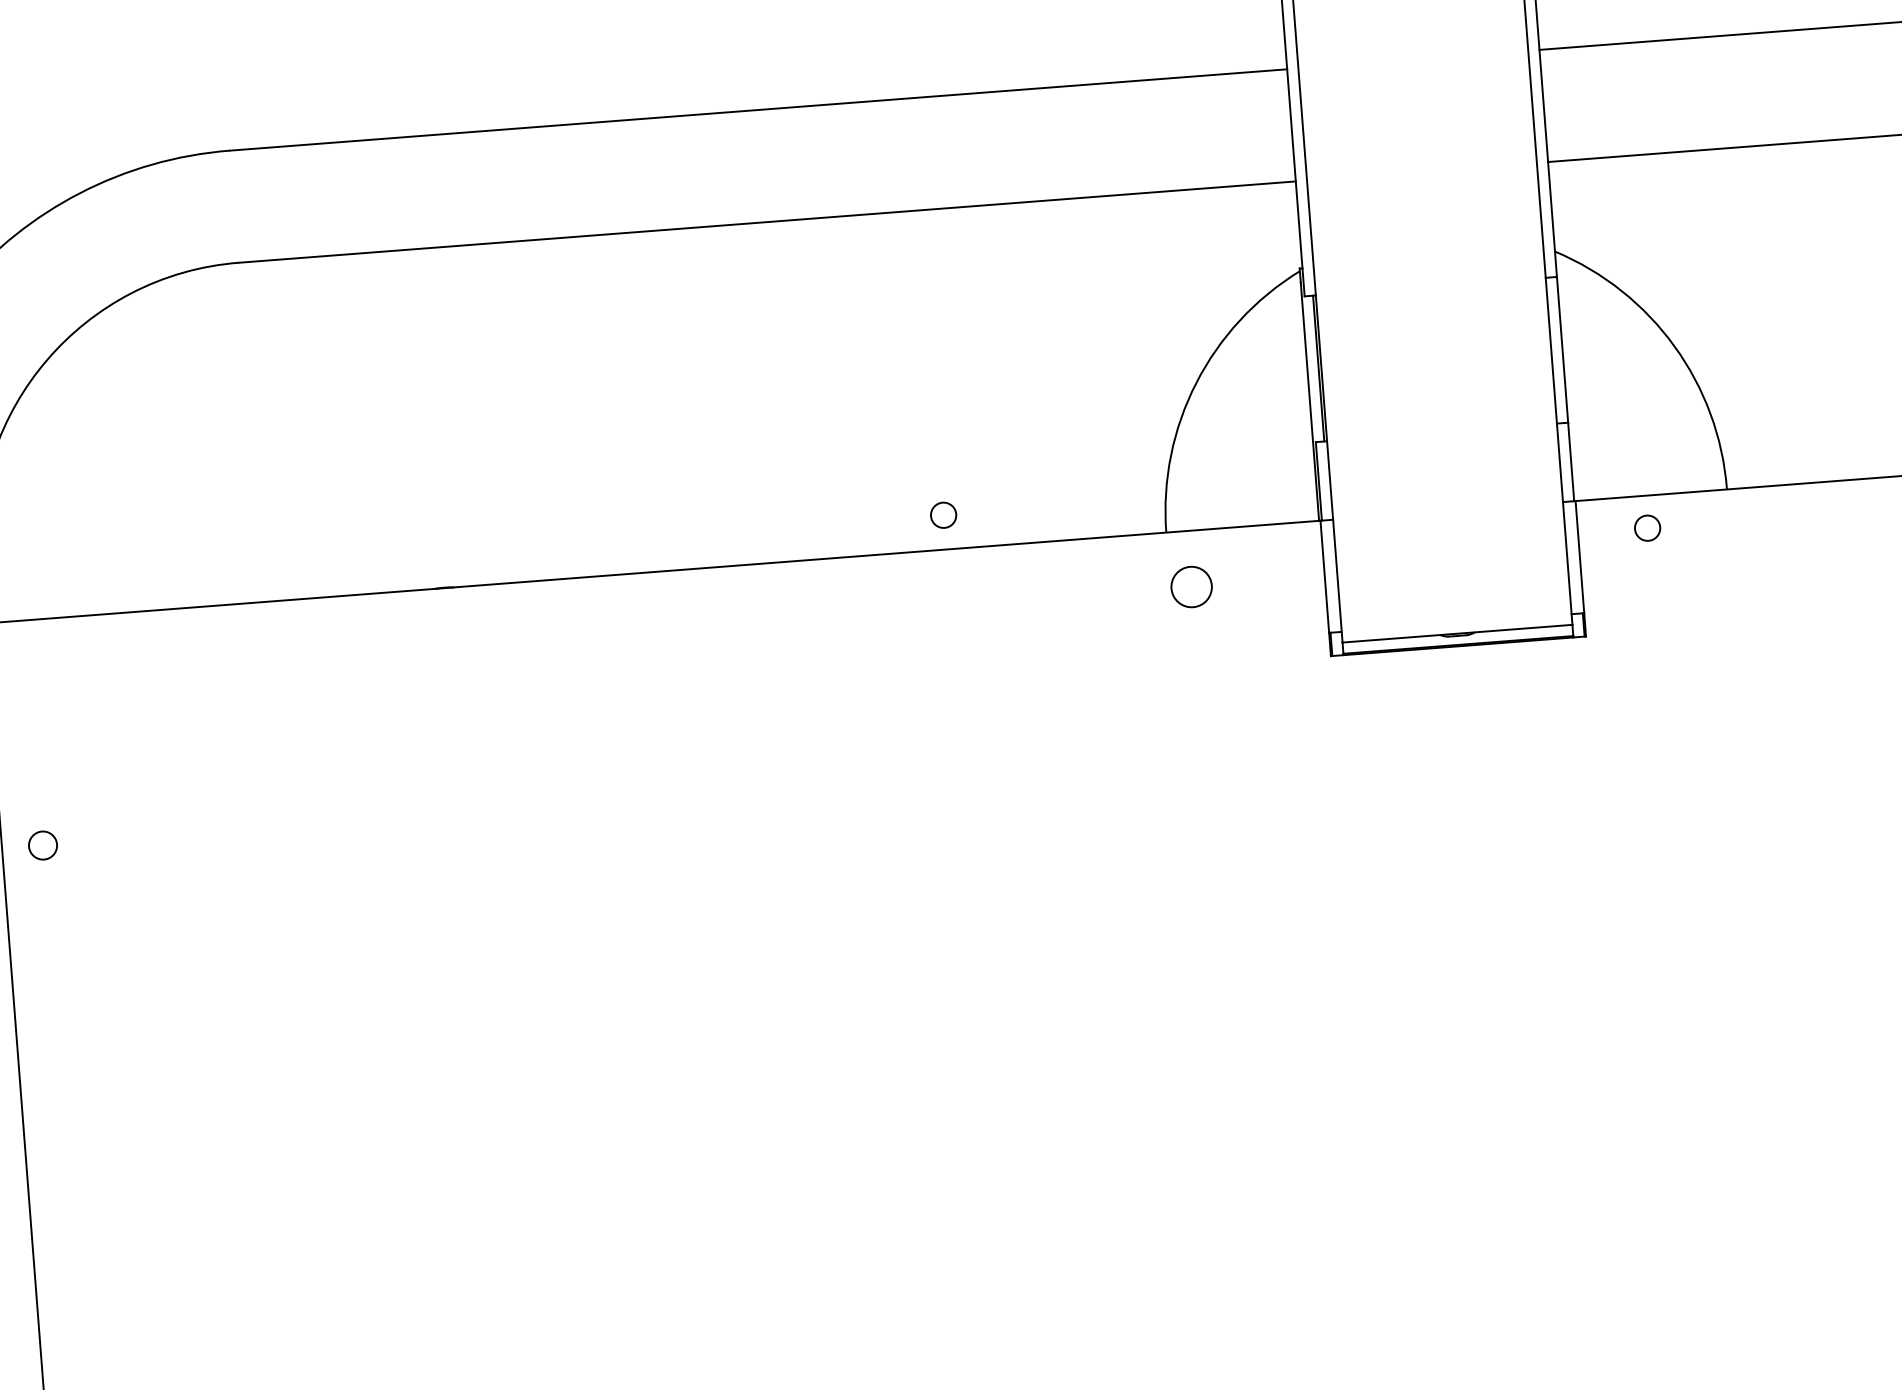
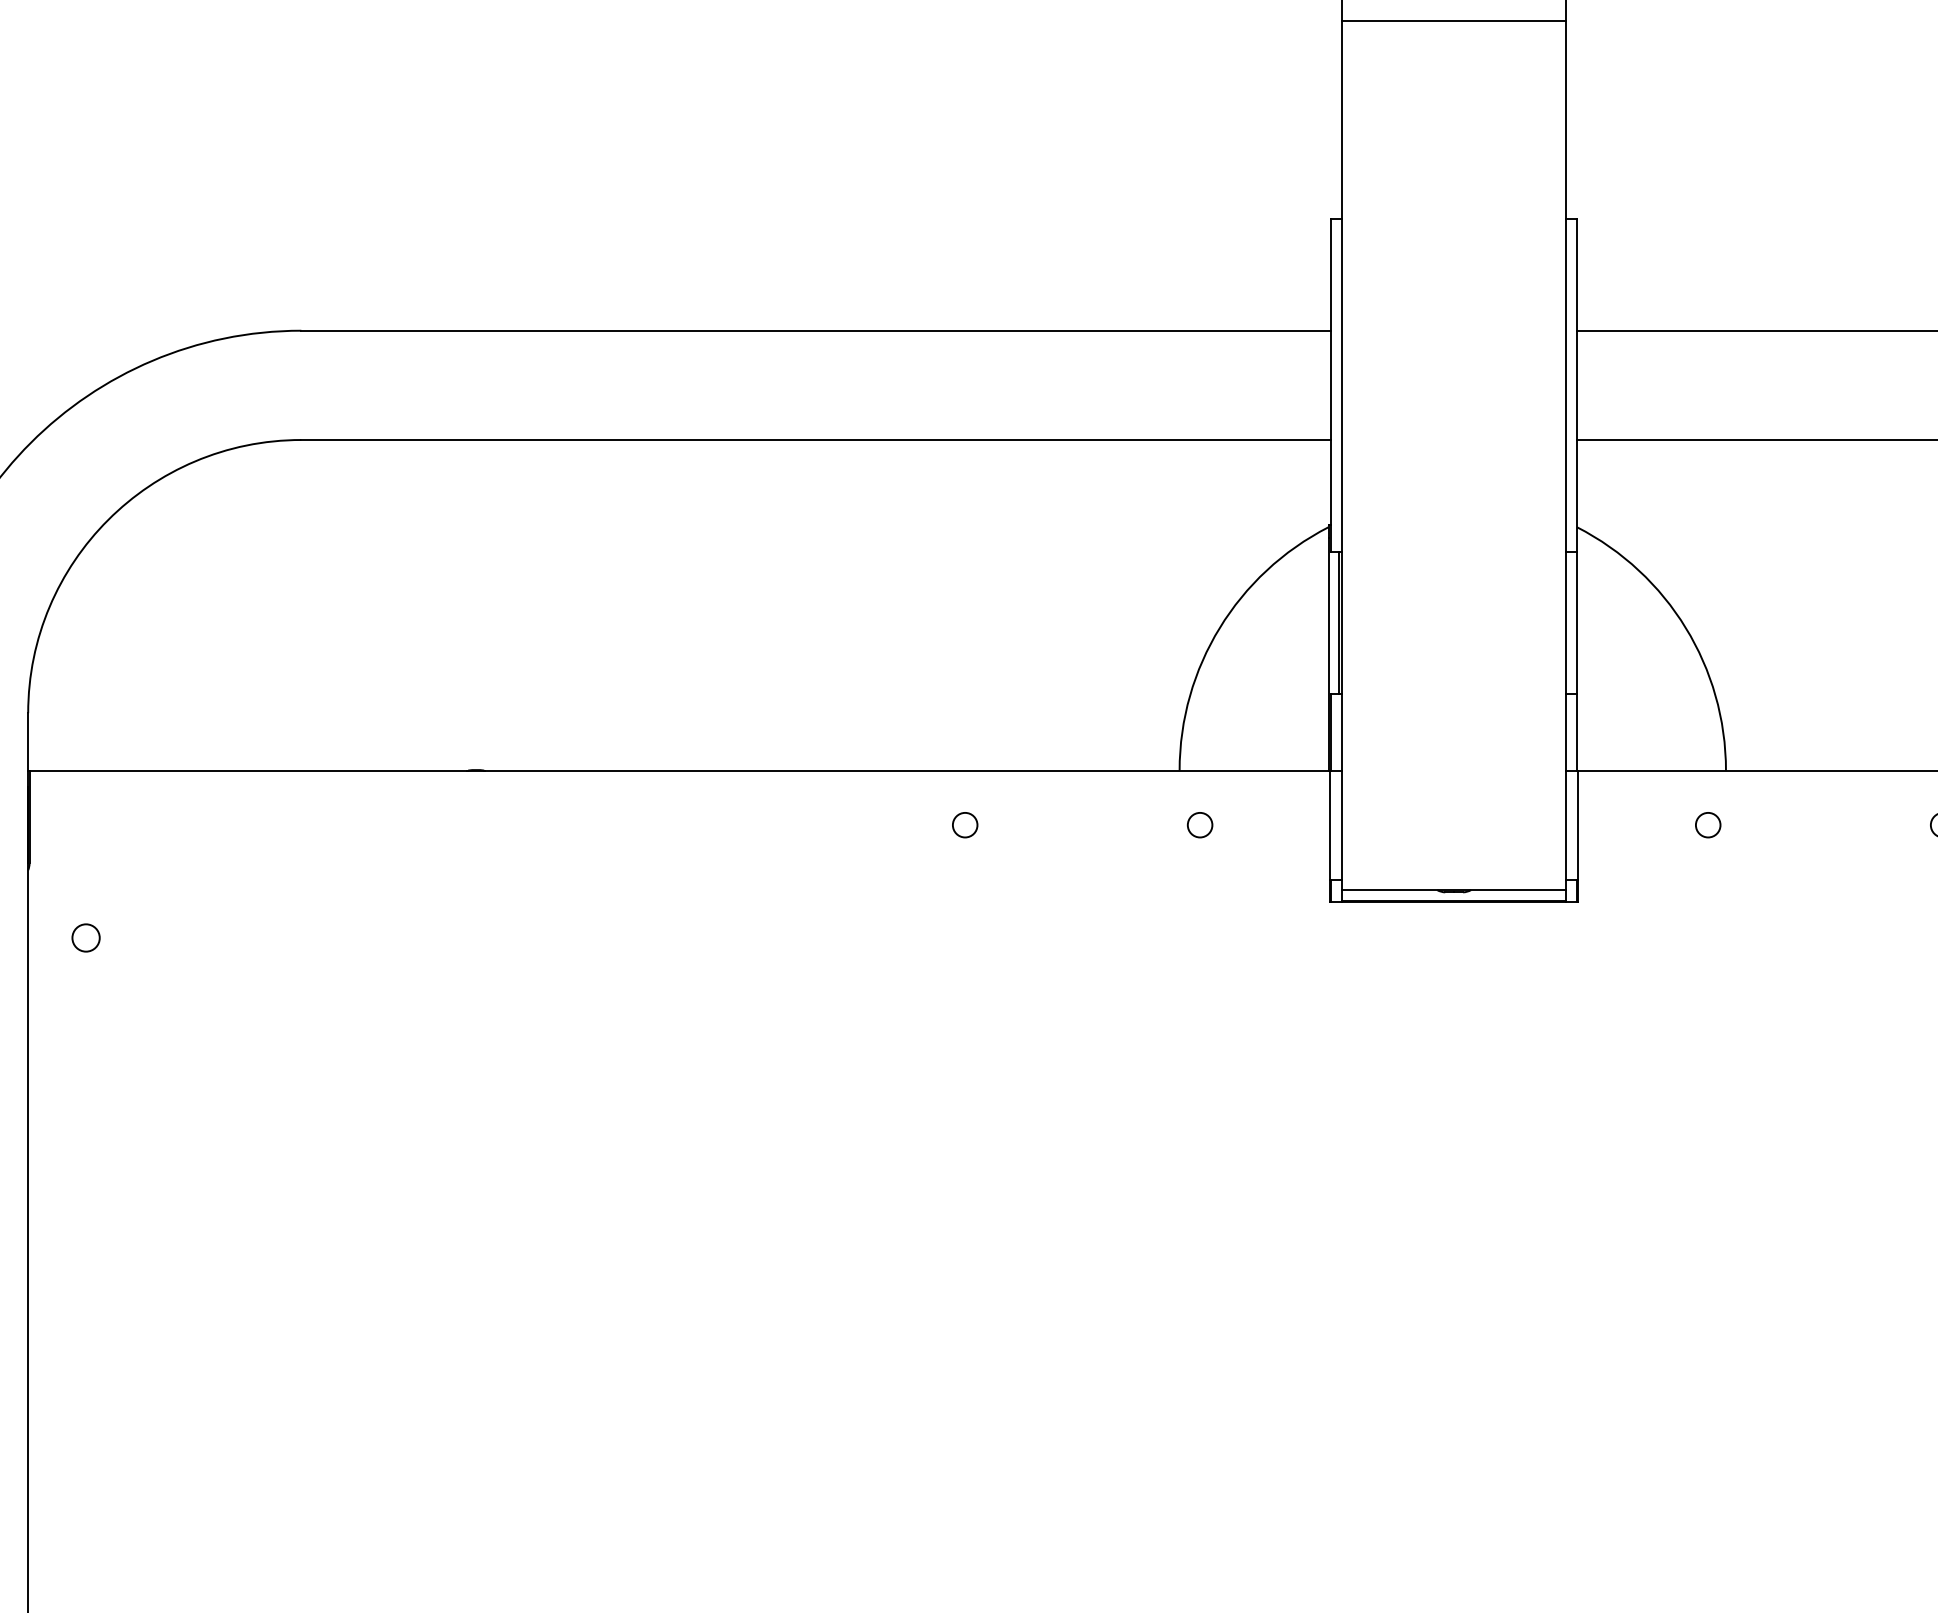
circle: (943, 515) -> (965, 825), moved
circle: (1647, 528) -> (1708, 825), moved
circle: (1190, 586) -> (1199, 824), size x0.62
circle: (42, 845) -> (85, 937), moved

